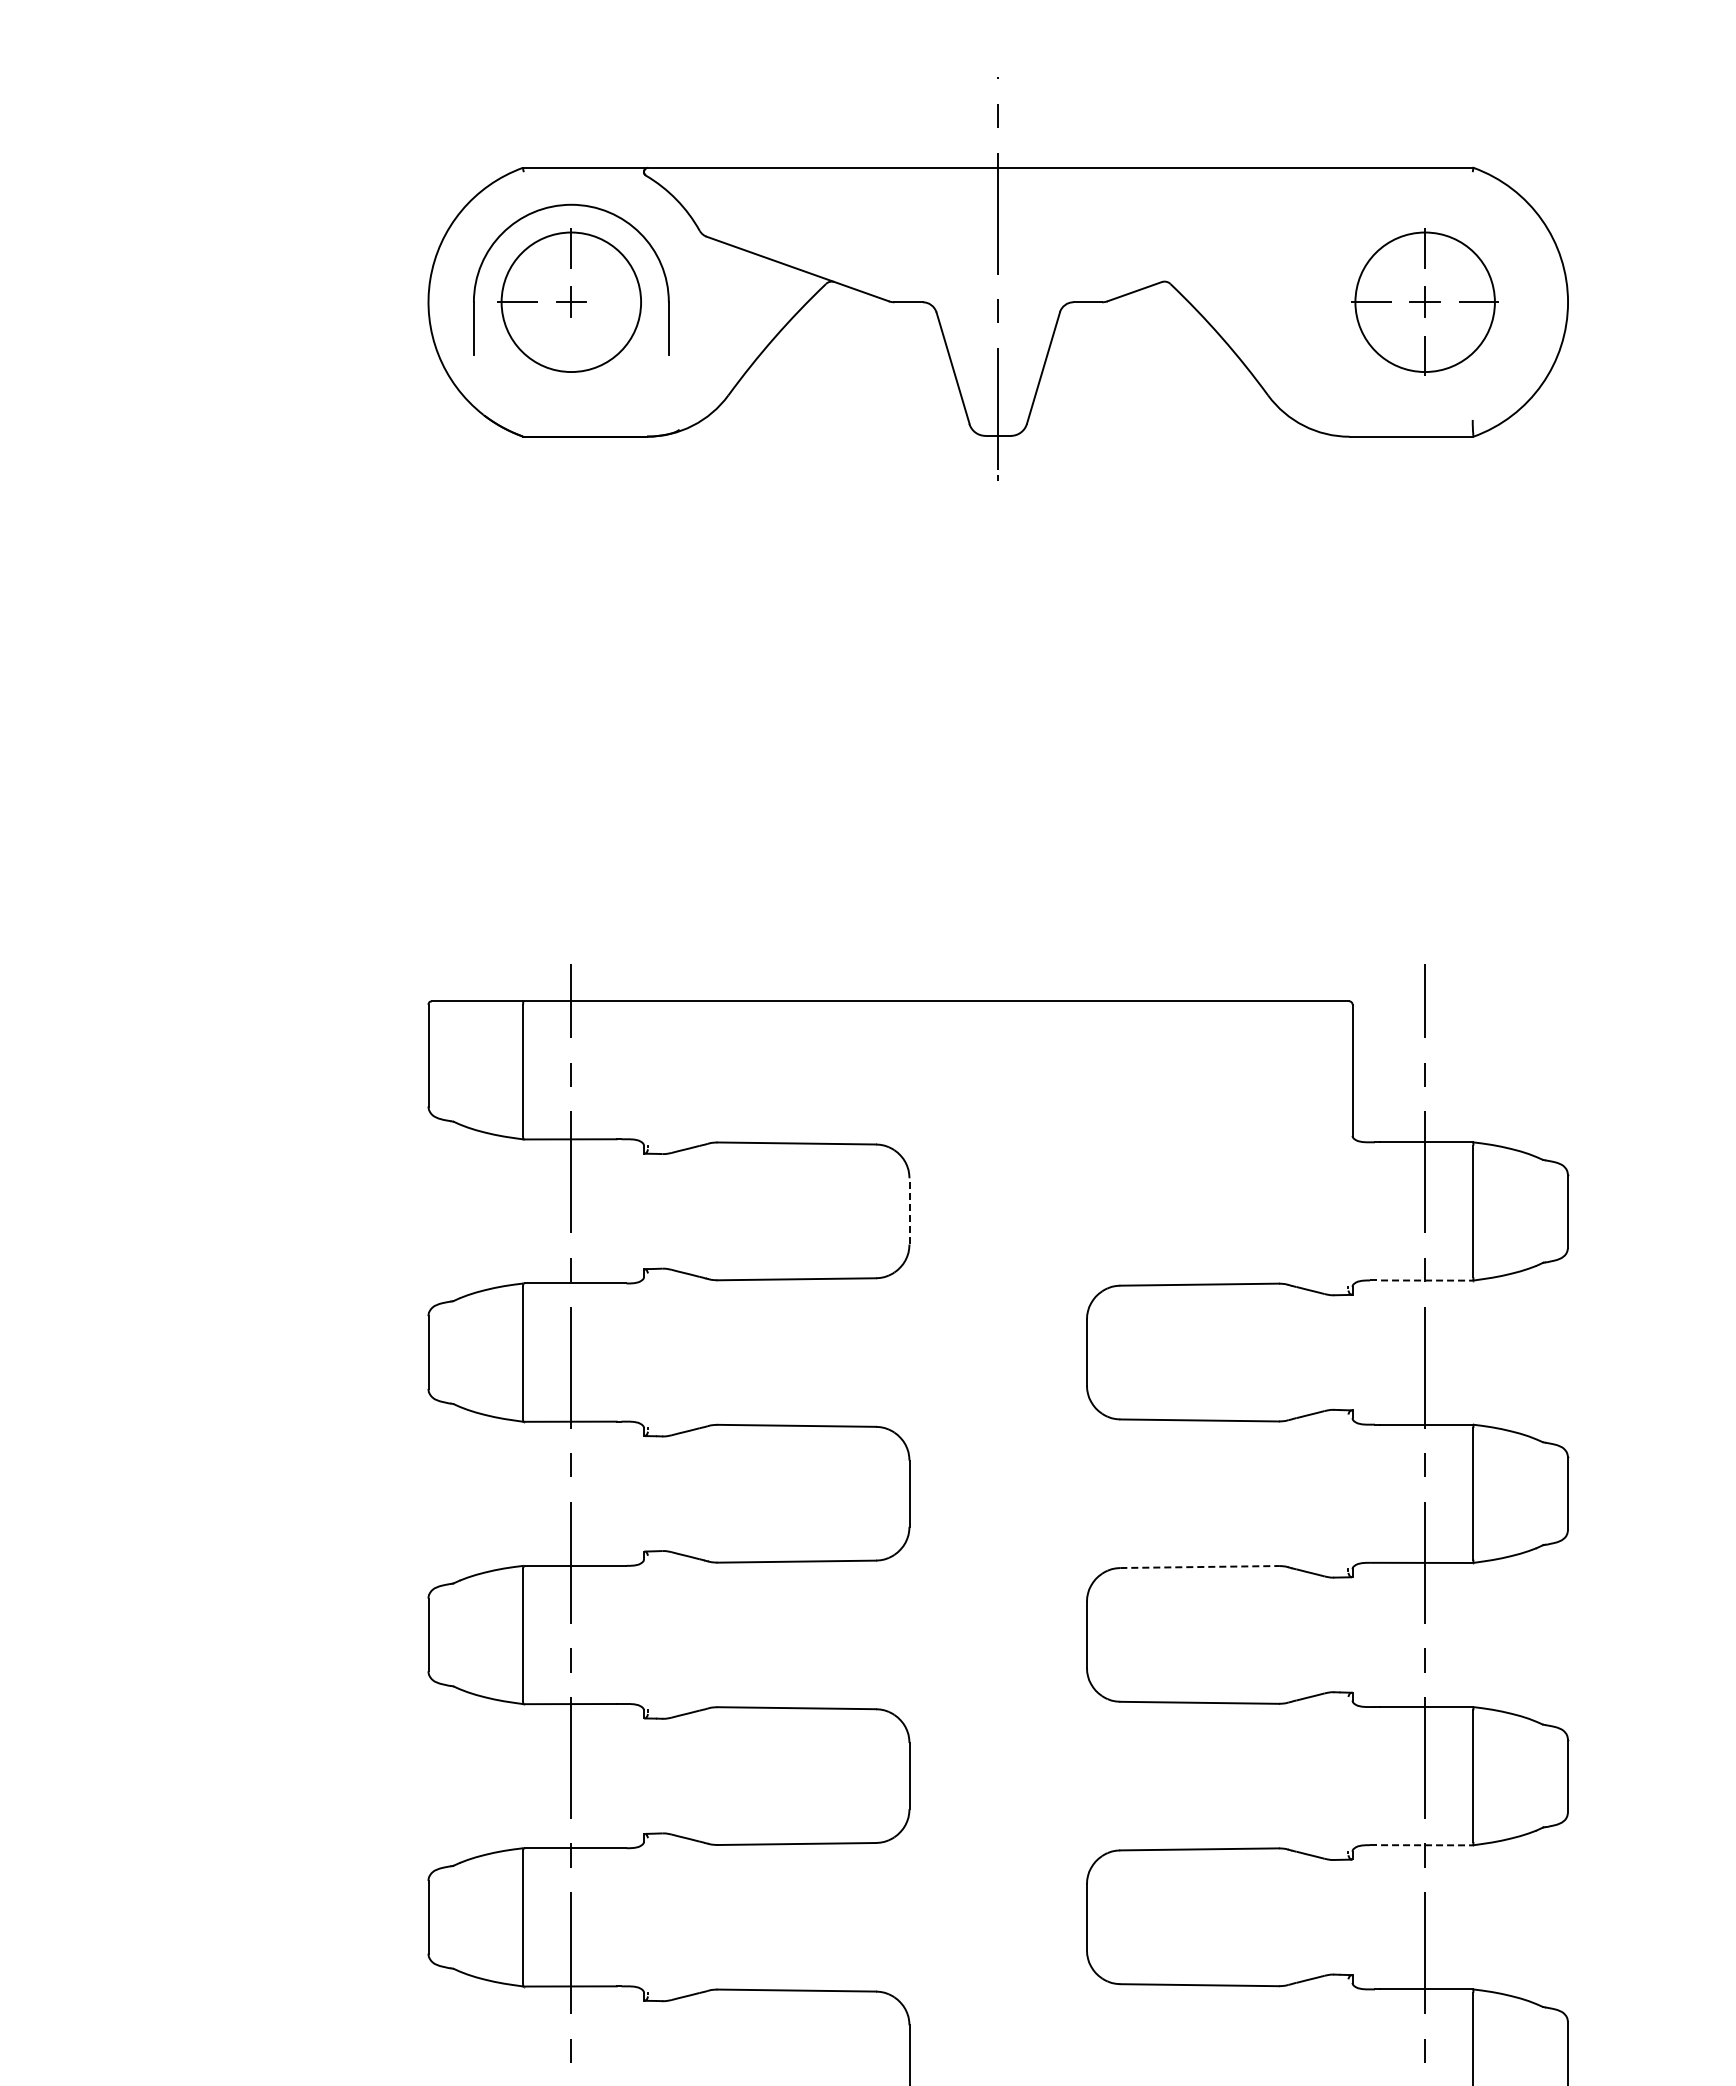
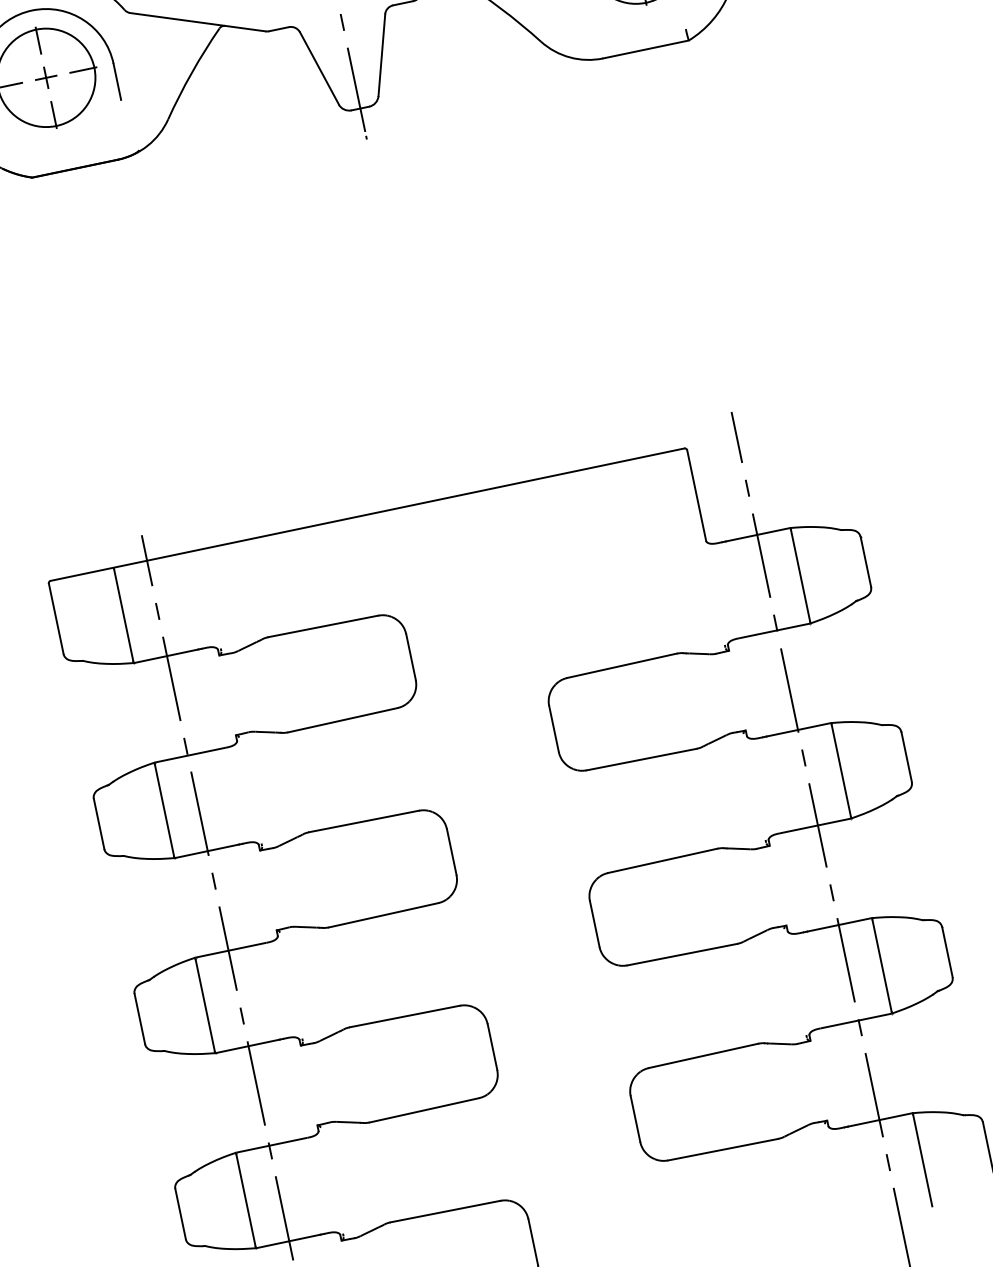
line: (624, 302) -> (82, 70), added
line: (571, 355) -> (54, 114), added
line: (909, 1210) -> (410, 656), dashed -> solid
line: (1420, 1280) -> (773, 631), dashed -> solid
line: (1200, 1567) -> (663, 861), dashed -> solid
line: (1420, 1845) -> (855, 1021), dashed -> solid

